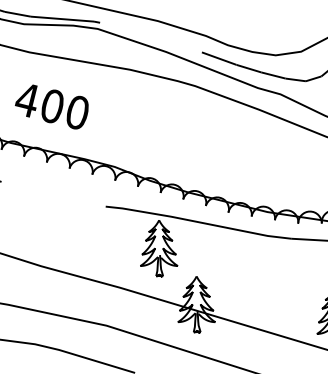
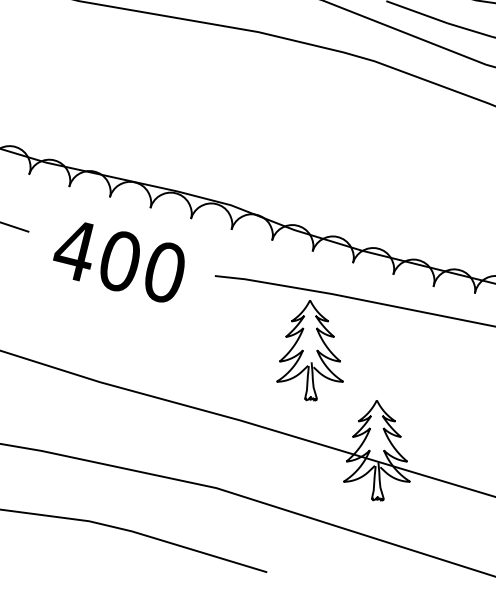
text: (51, 106) -> (118, 261), moved

